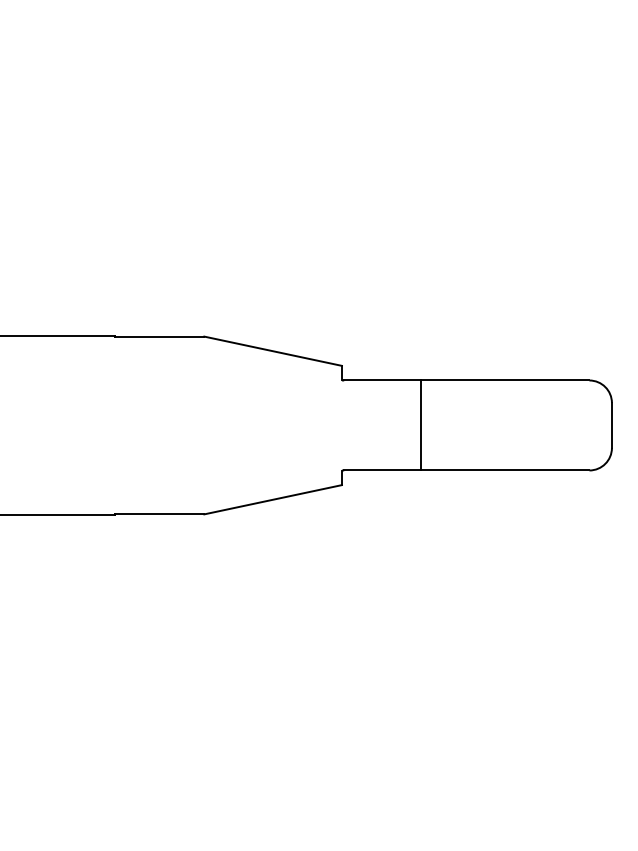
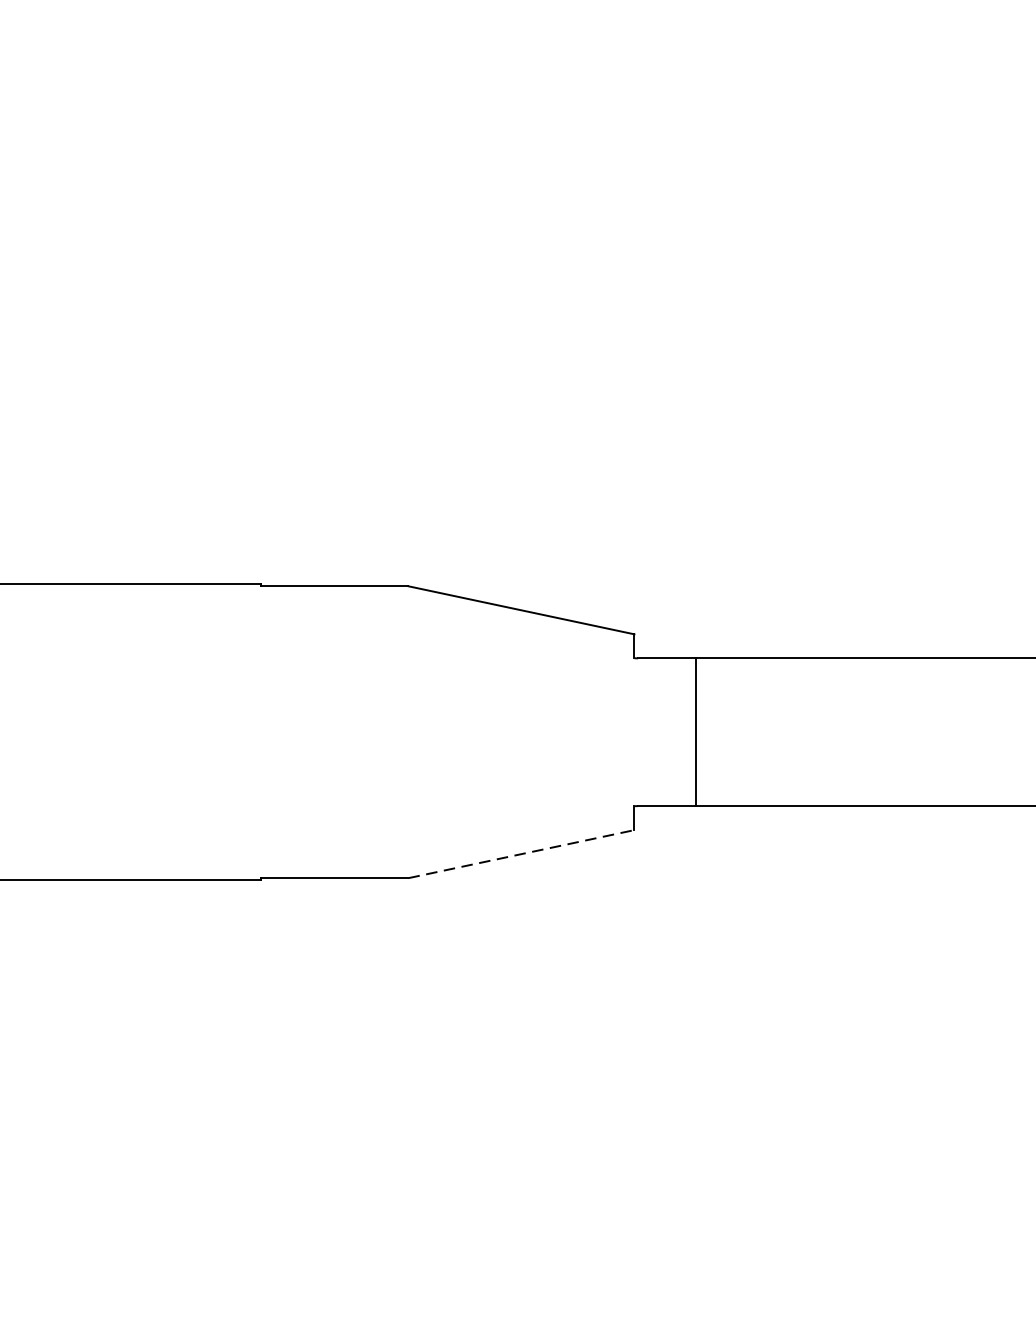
line: (420, 425) -> (696, 732), moved
line: (273, 499) -> (522, 853), solid -> dashed

